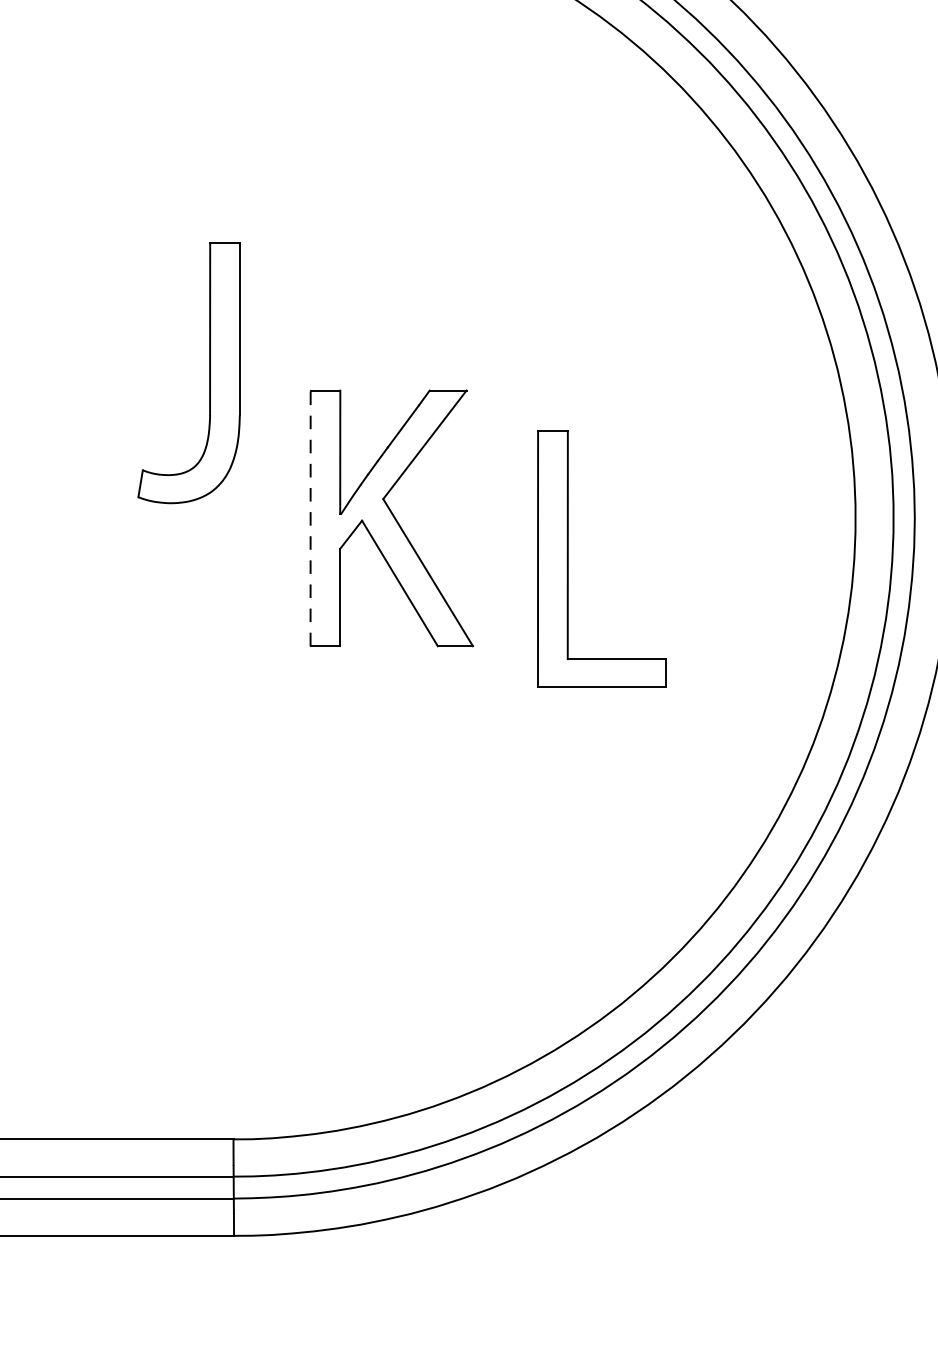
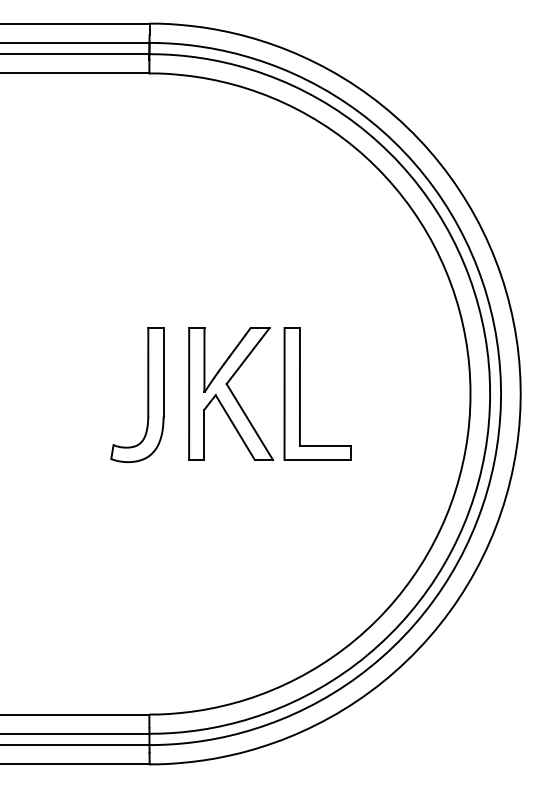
part: (208, 374) -> (147, 395), moved
line: (311, 519) -> (189, 394), dashed -> solid
part: (568, 558) -> (300, 393), moved

